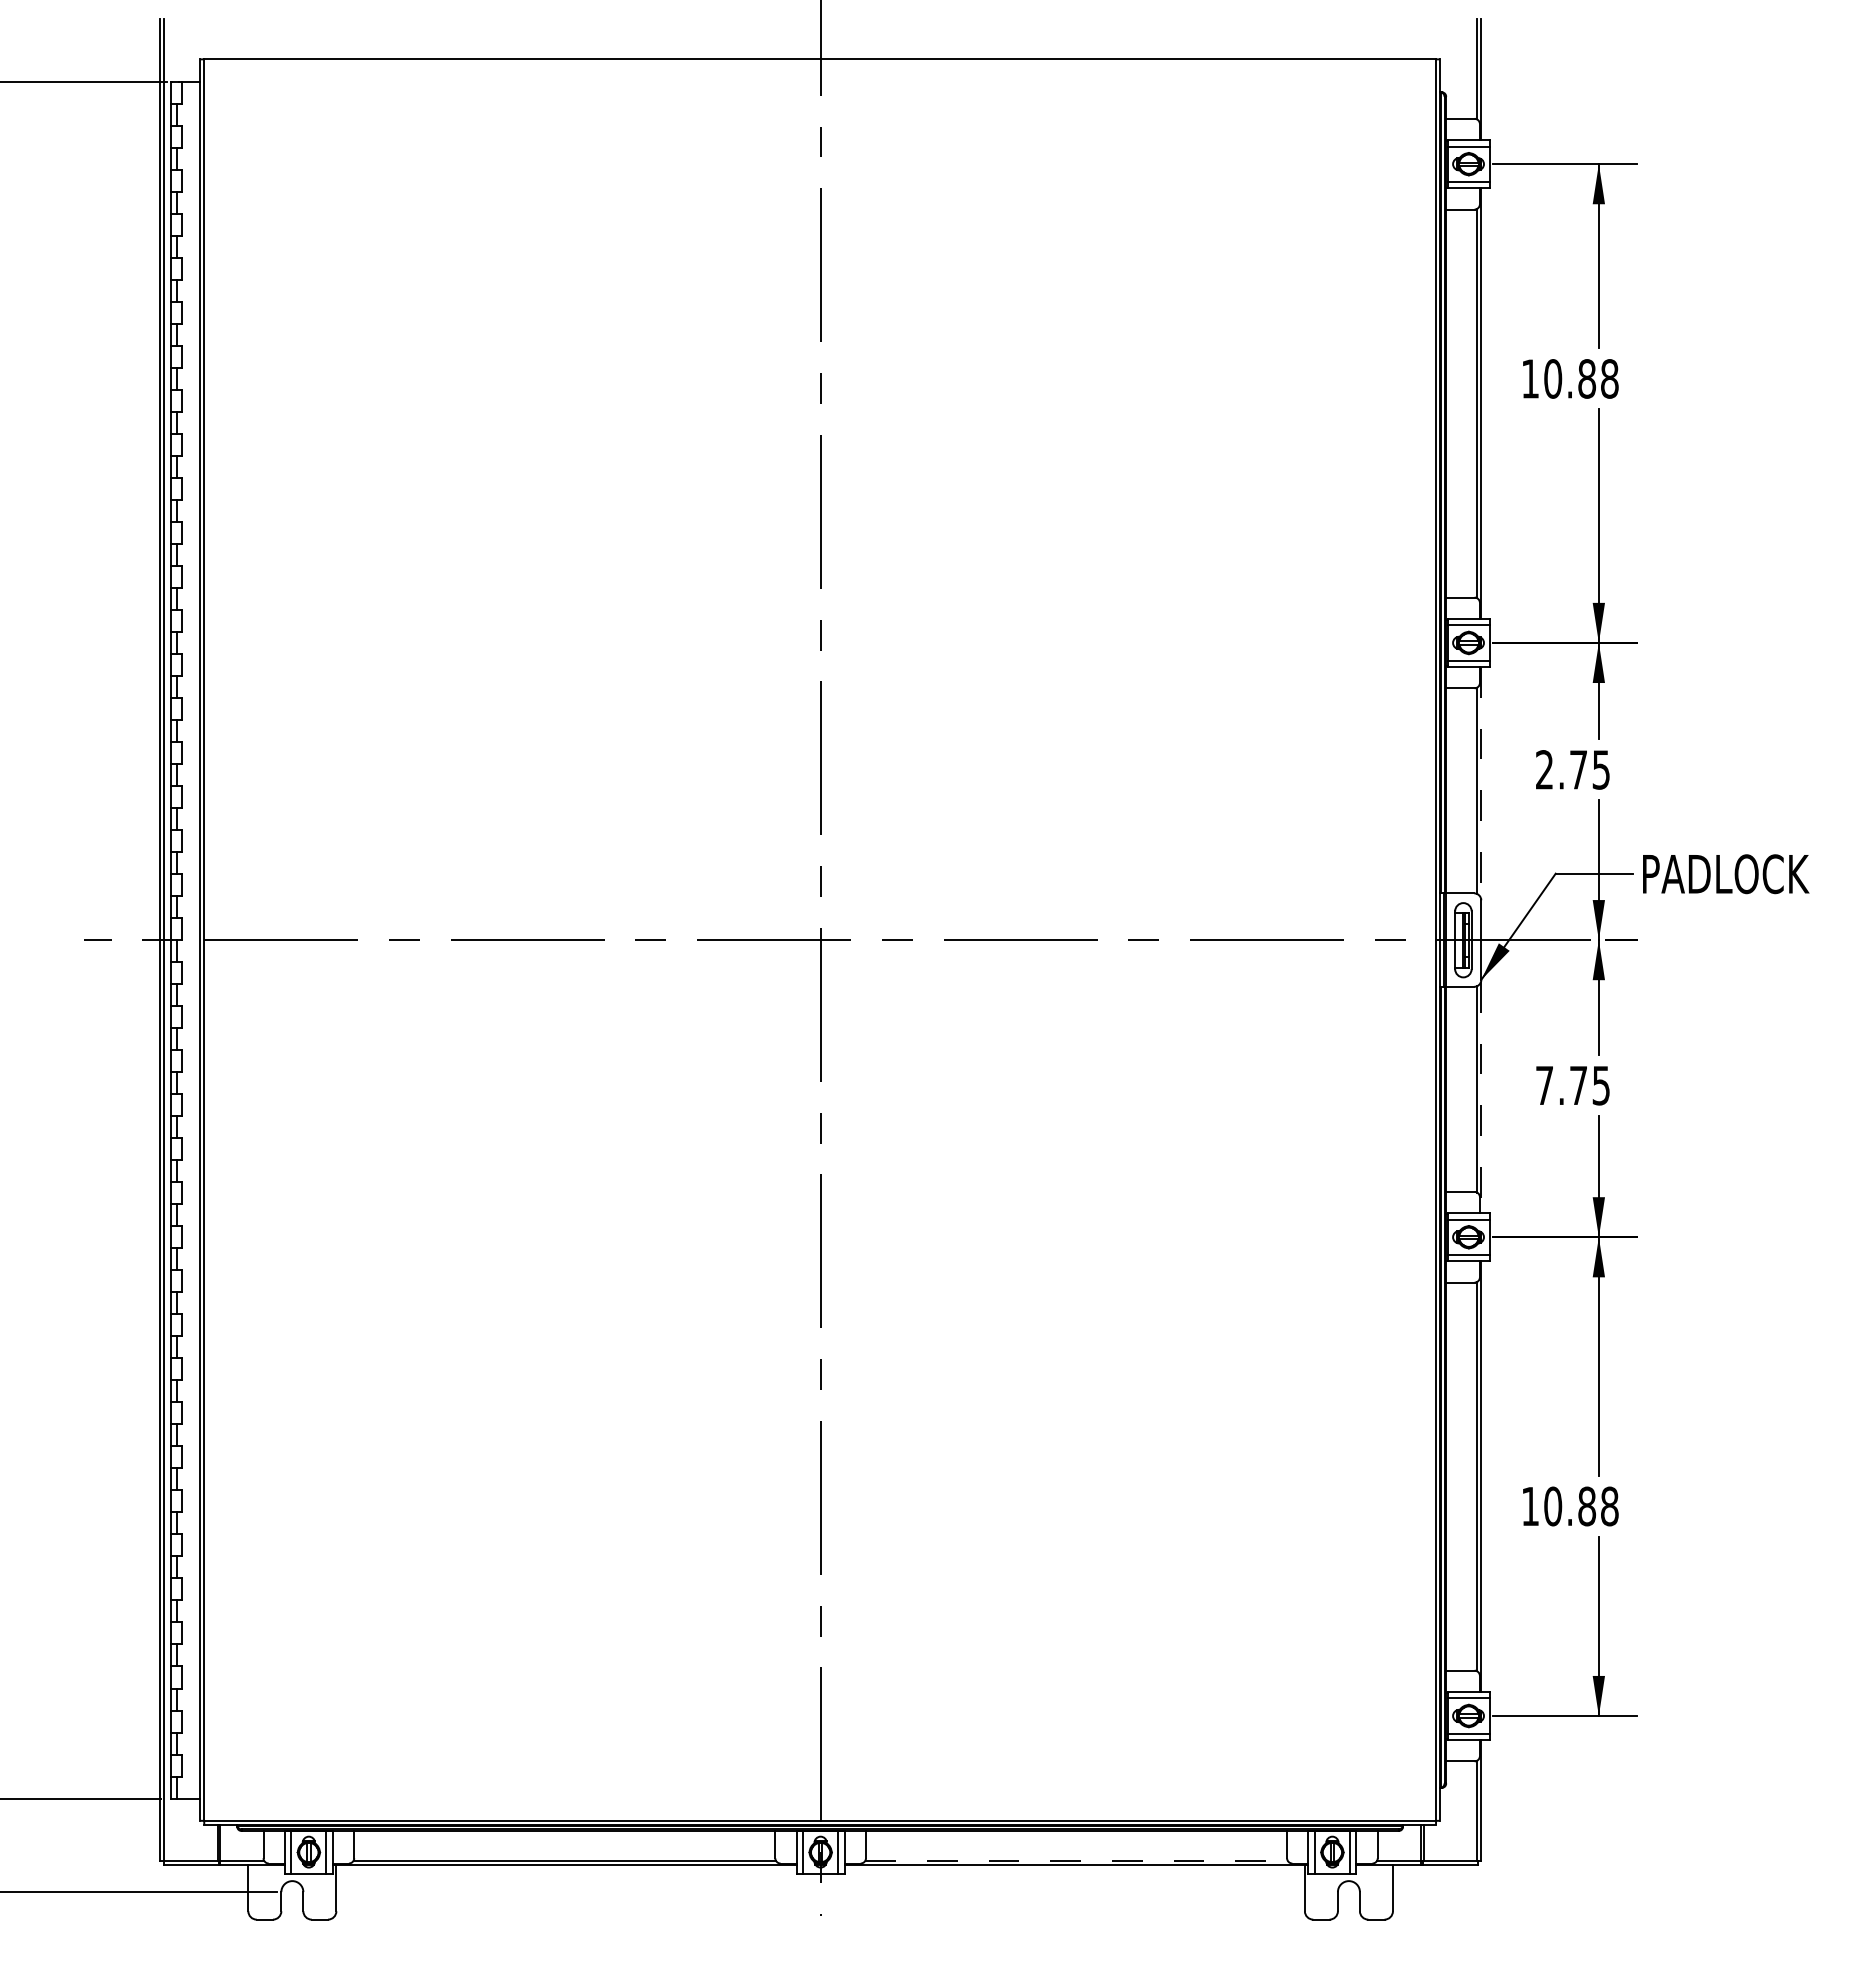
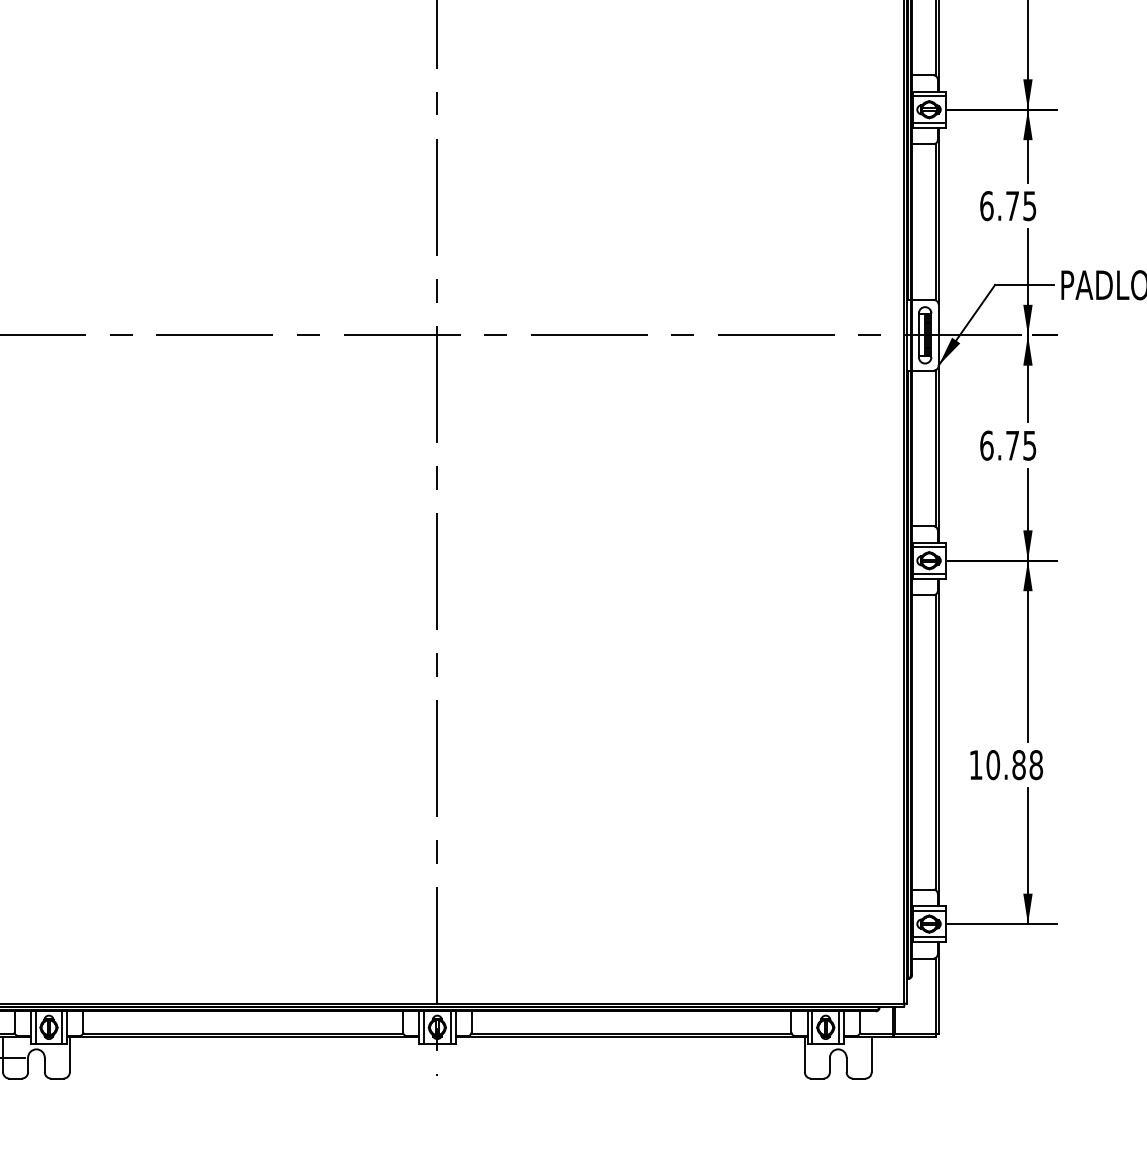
text: (1544, 769) -> (986, 205), 2.75 -> 6.75
line: (1481, 782) -> (938, 215), dashed -> solid
text: (1544, 1085) -> (986, 445), 7.75 -> 6.75
line: (1481, 1097) -> (938, 454), dashed -> solid
line: (1077, 1860) -> (632, 1033), dashed -> solid

